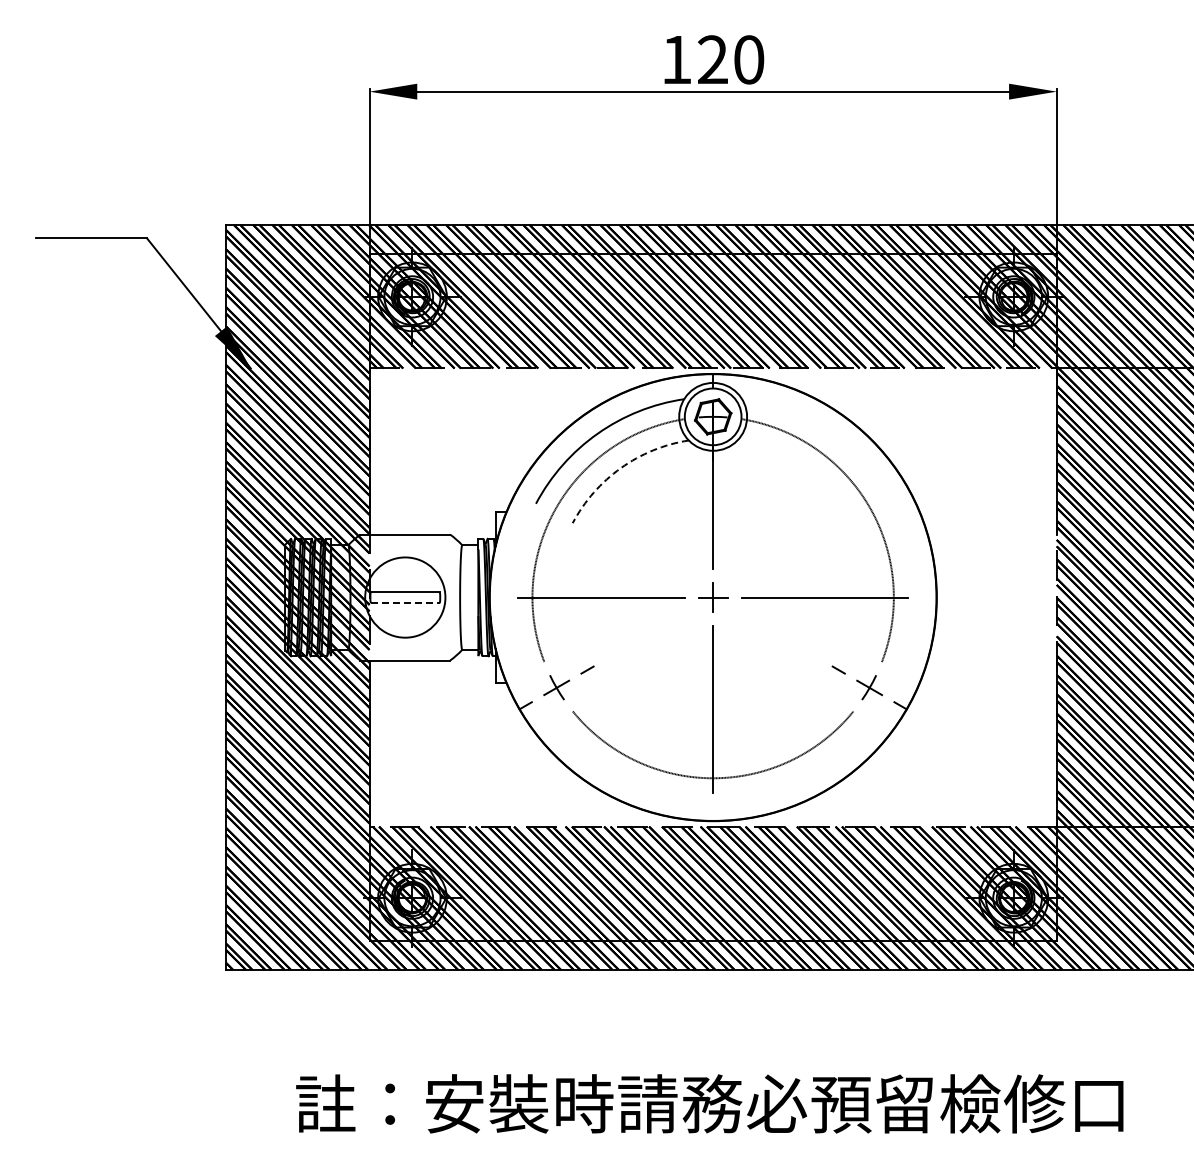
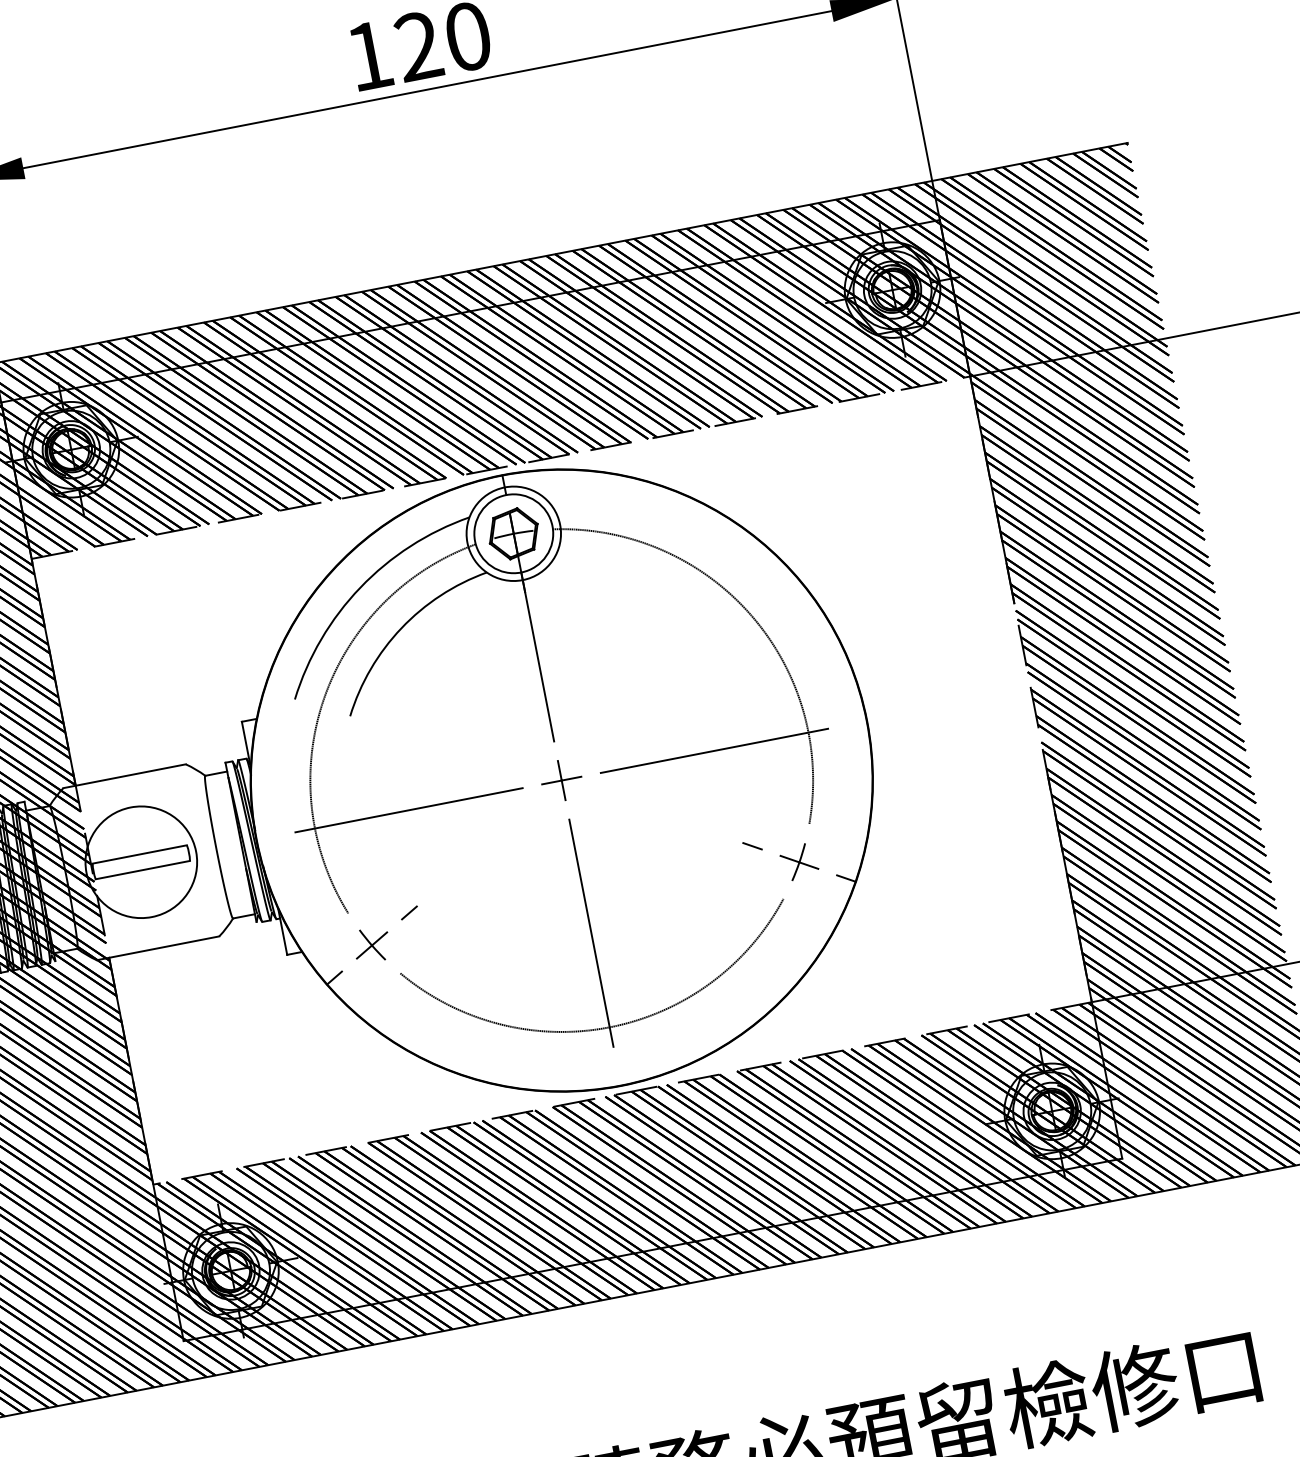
arc: (620, 468) -> (400, 628), dashed -> solid
line: (405, 603) -> (143, 870), dashed -> solid

